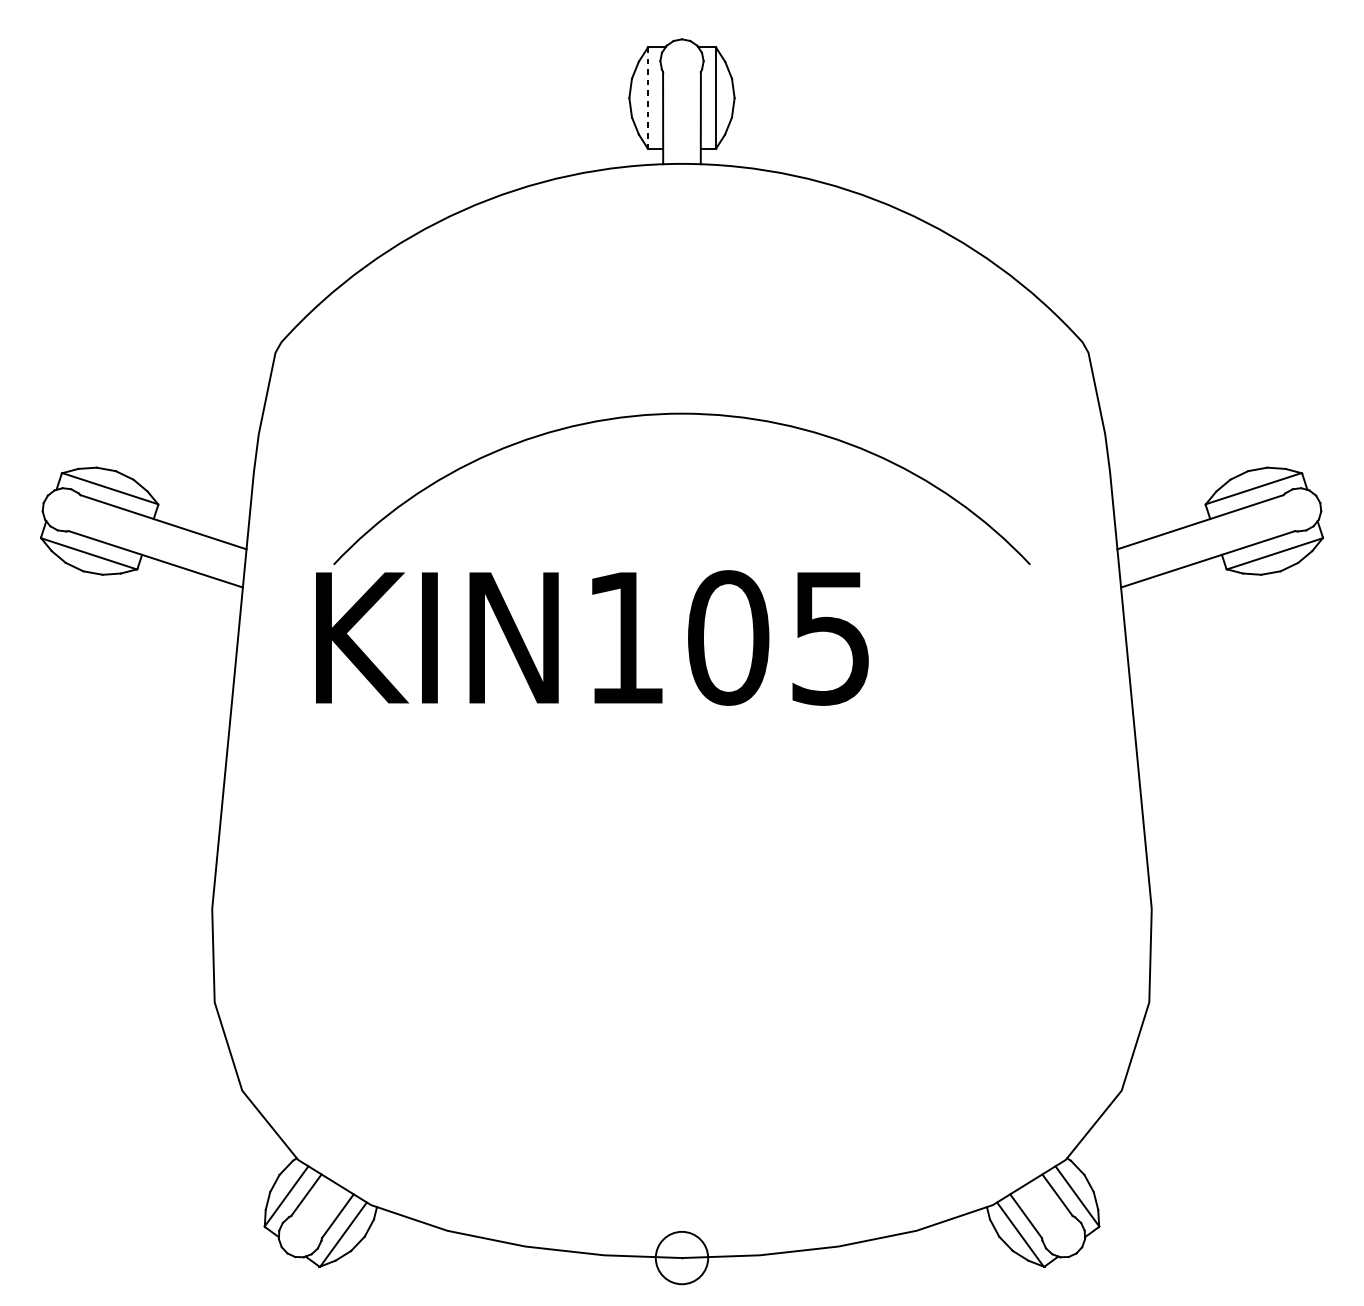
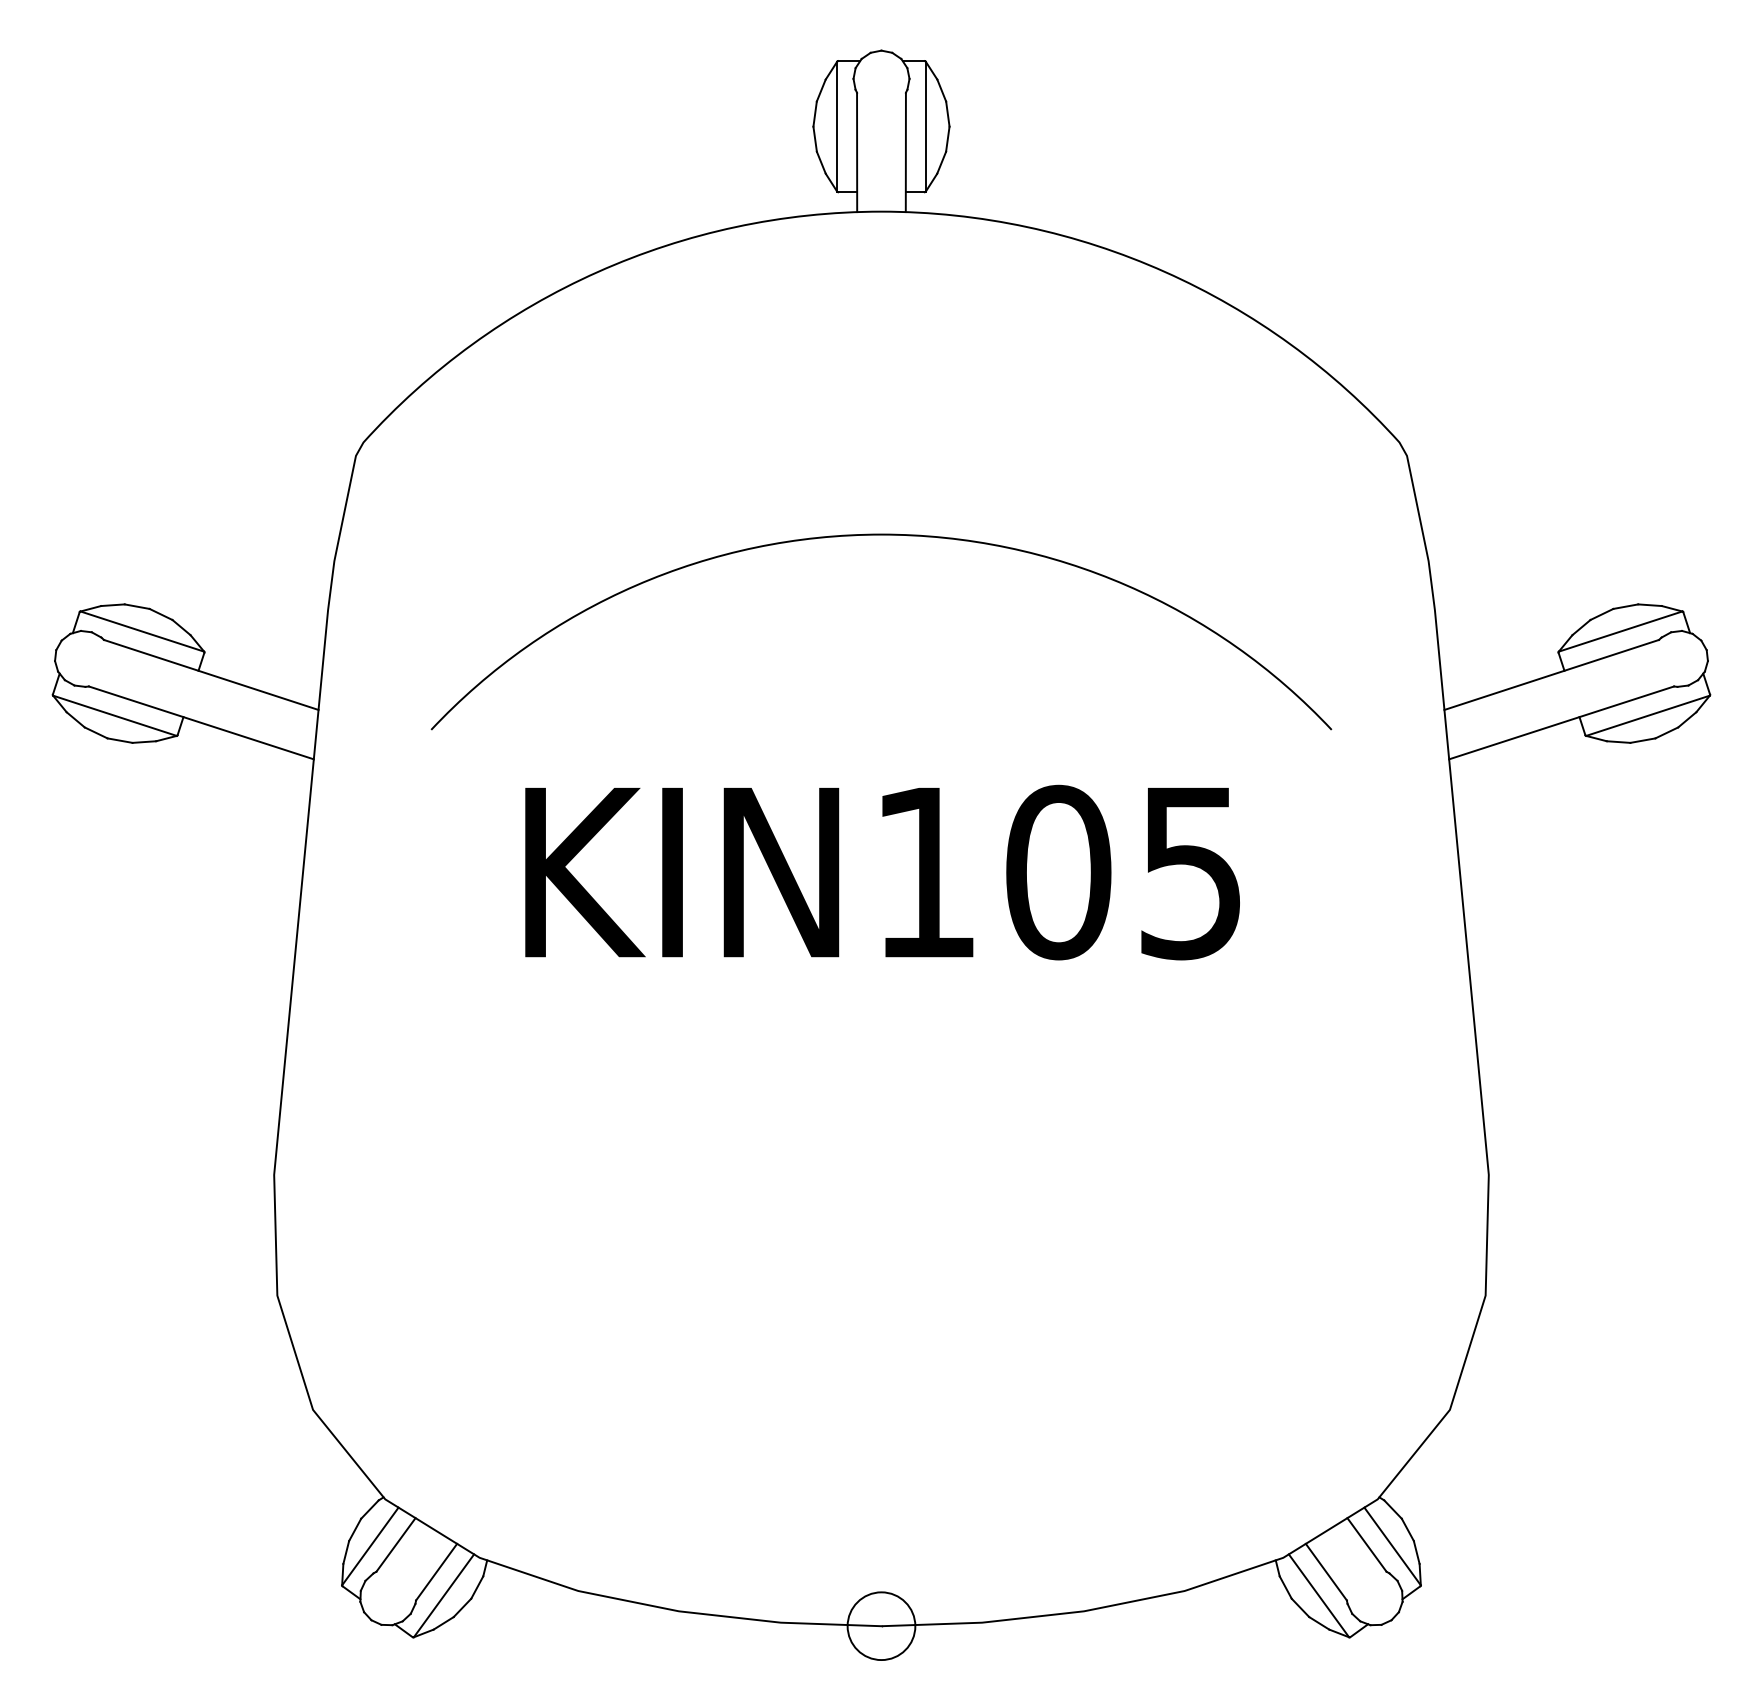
line: (647, 98) -> (837, 127), dashed -> solid
text: (592, 637) -> (882, 872), moved

